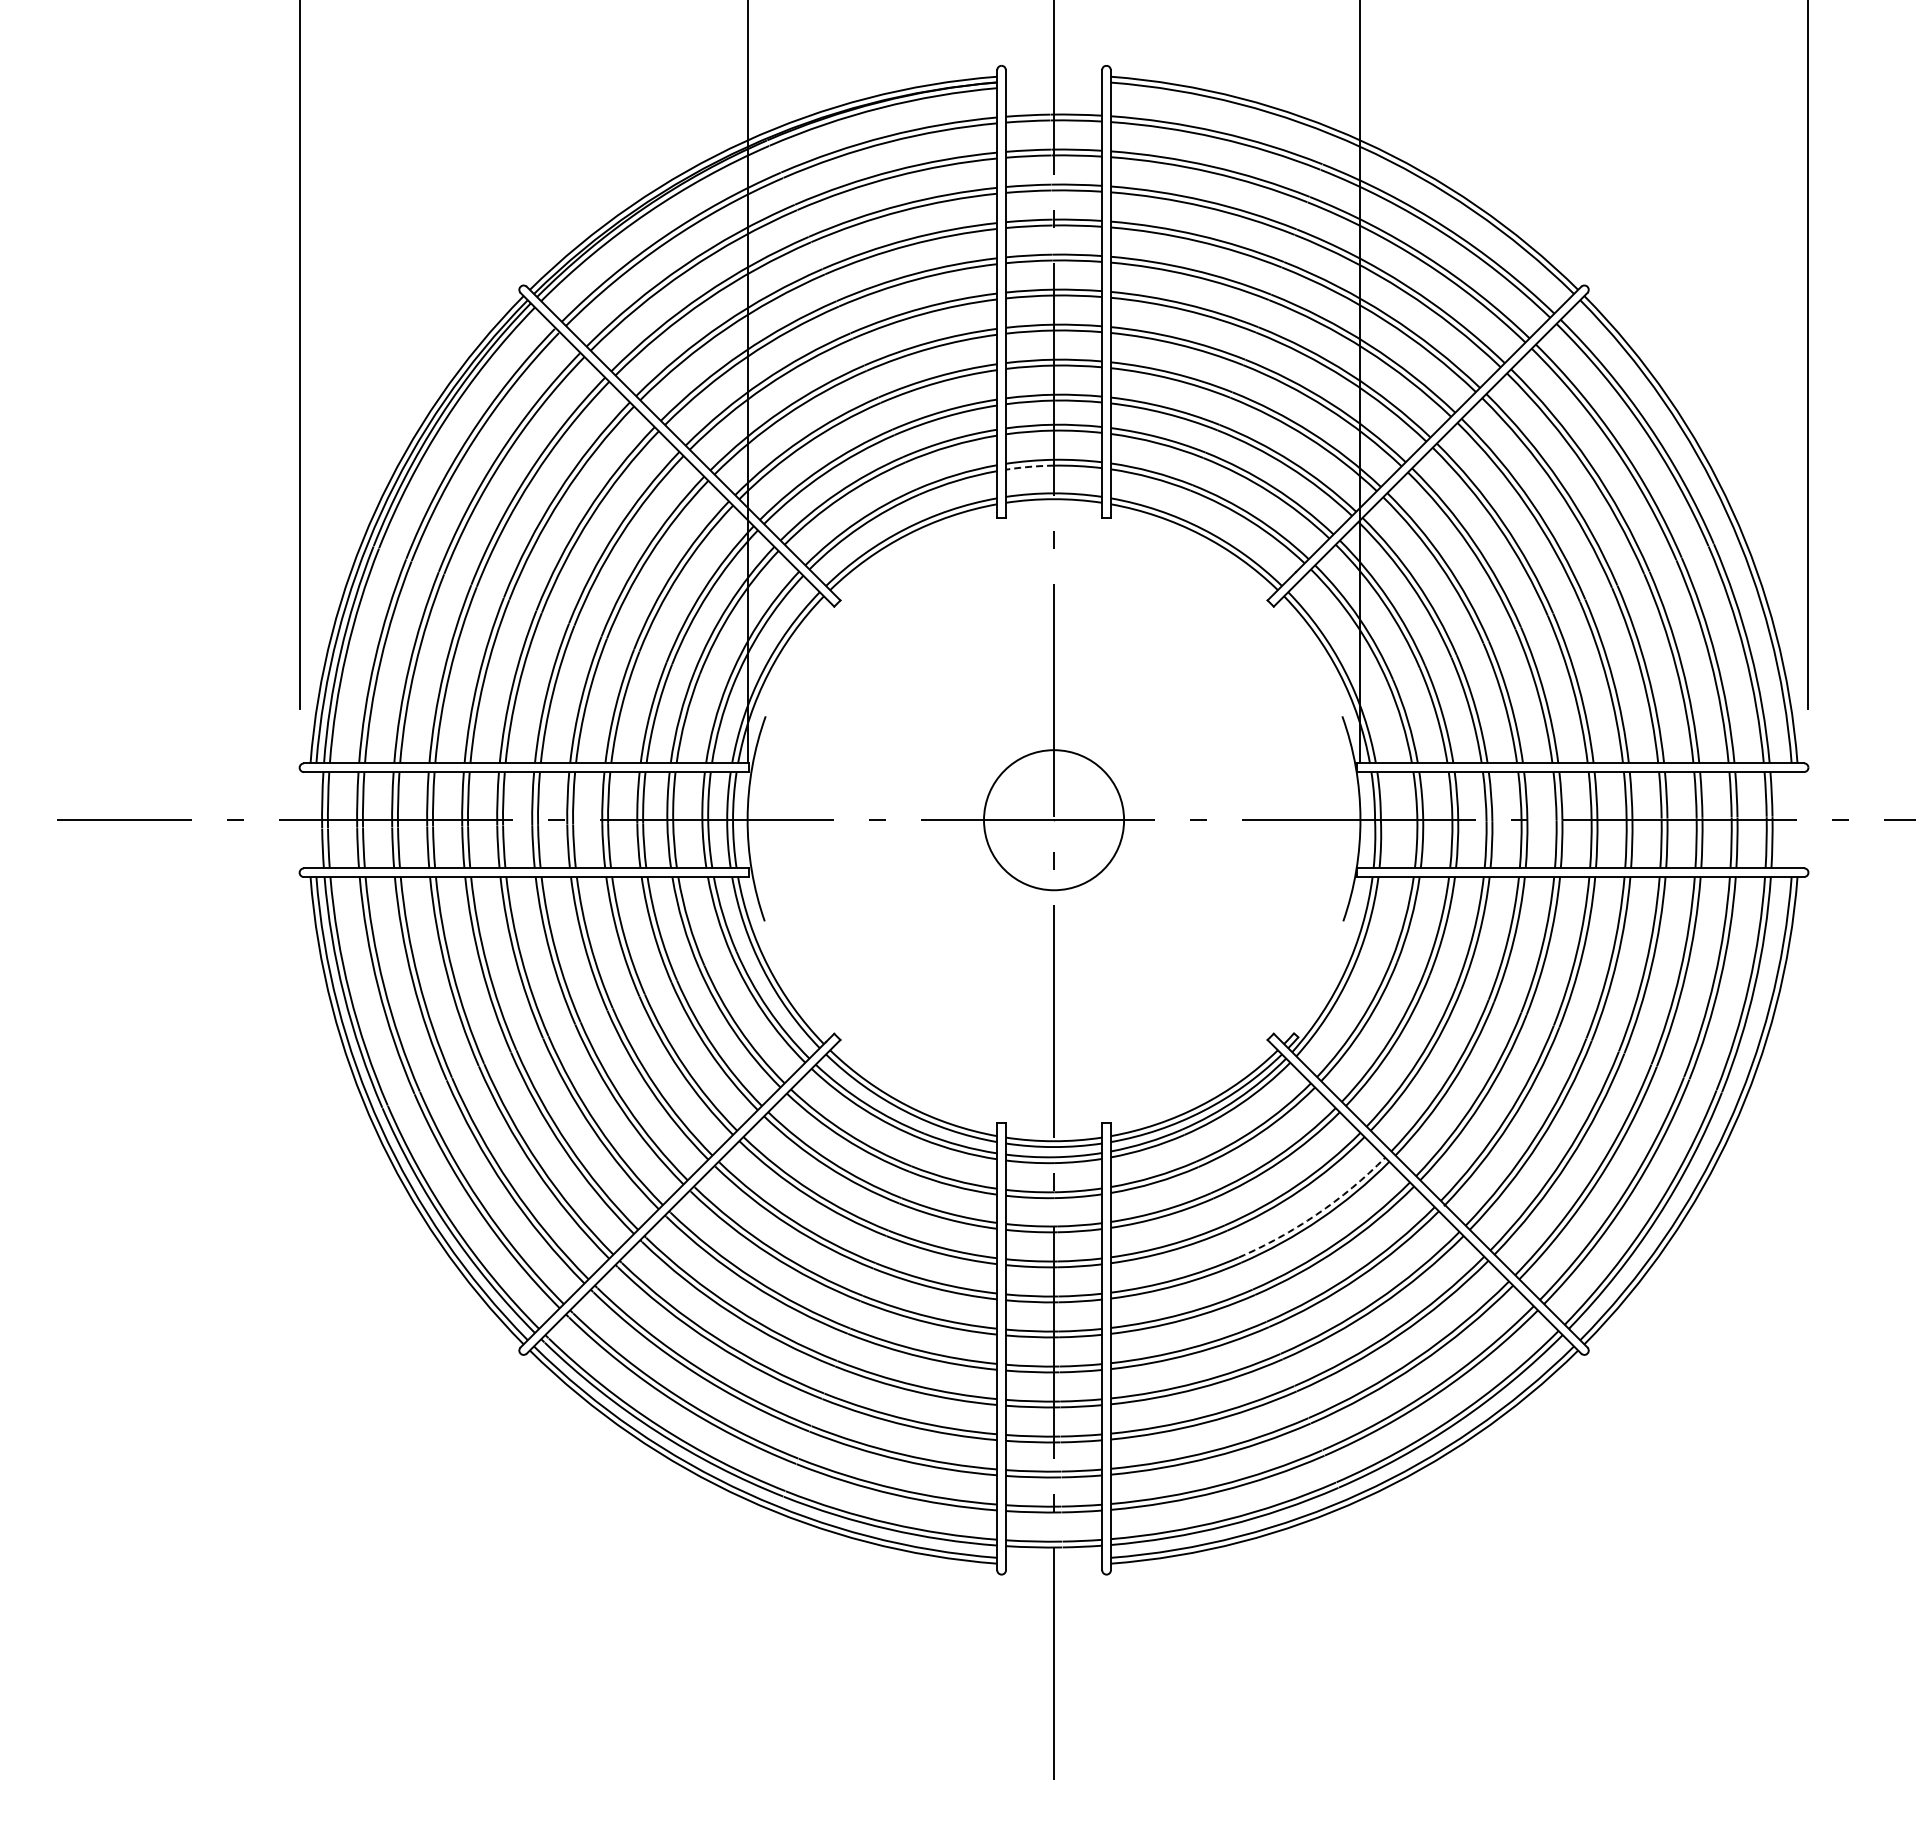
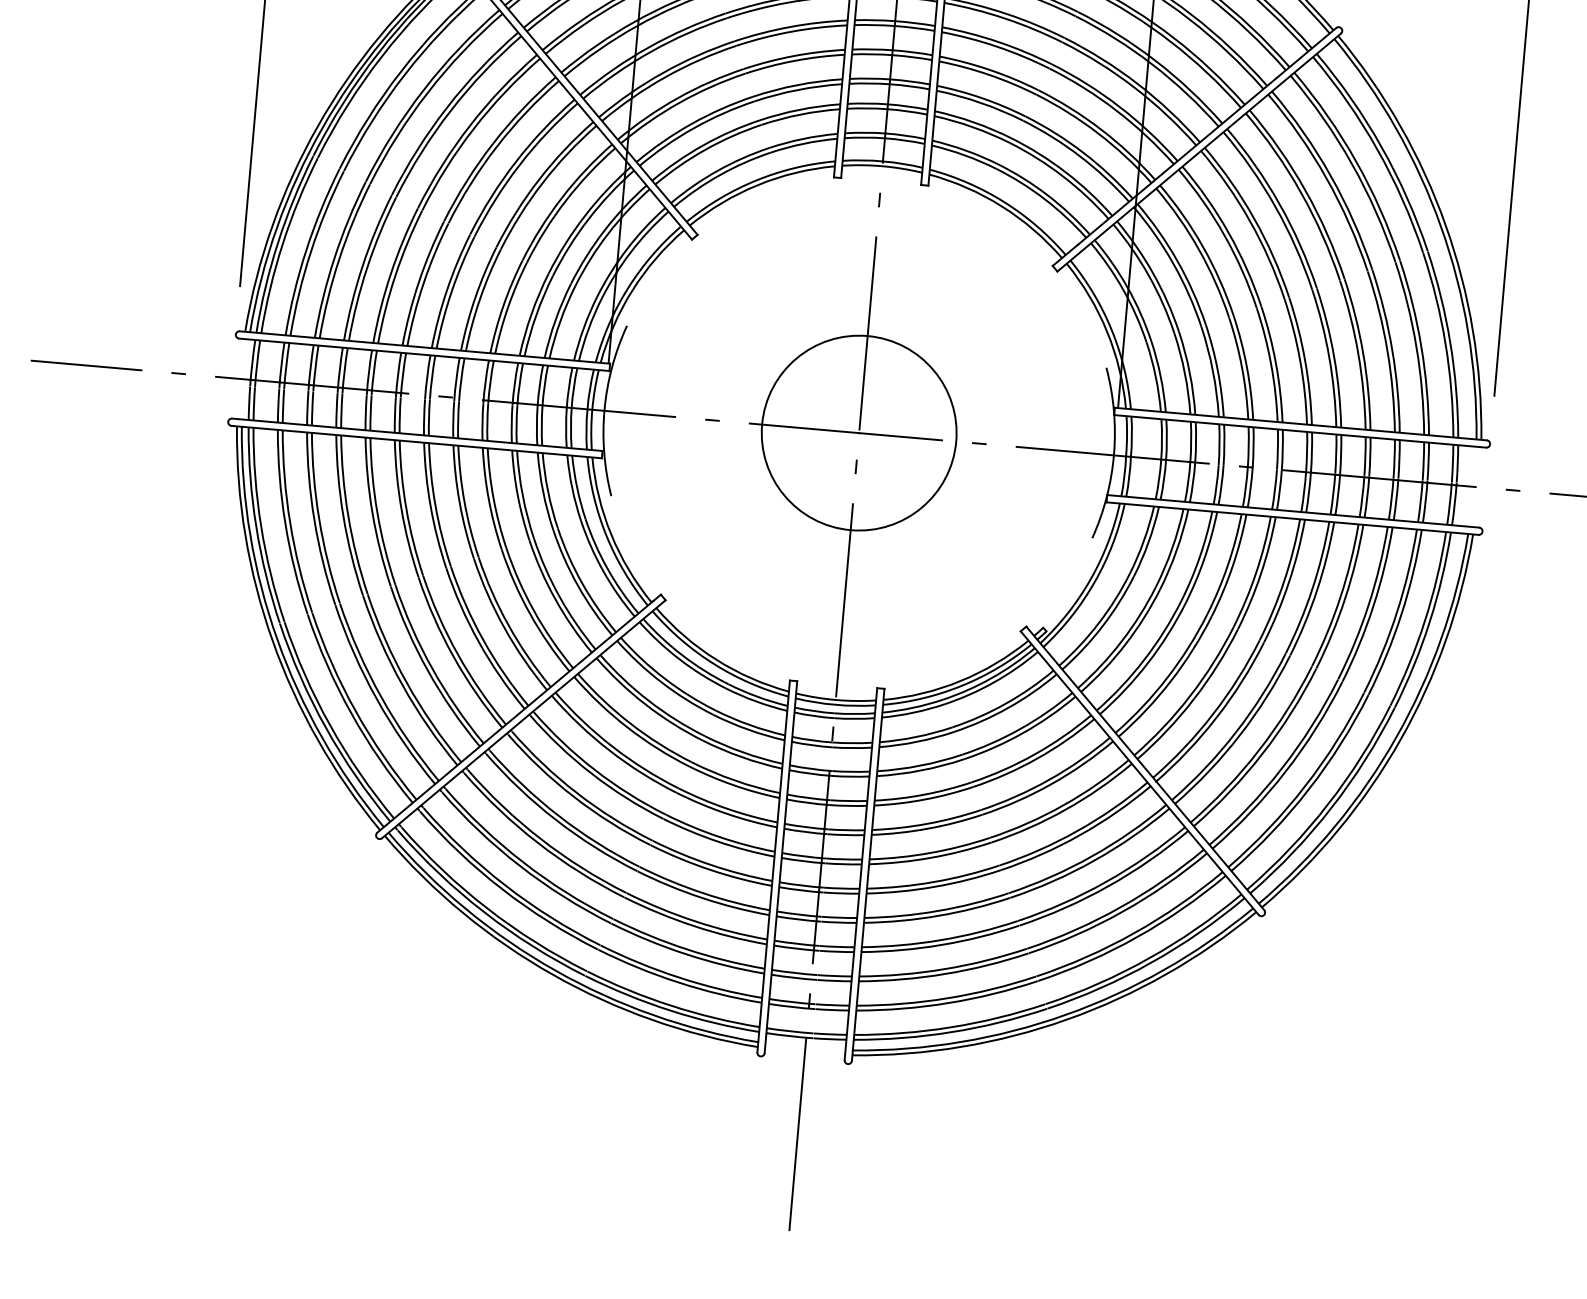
arc: (1029, 466) -> (864, 137), dashed -> solid
circle: (1053, 819) -> (858, 432), size x1.67
arc: (1316, 1214) -> (1048, 779), dashed -> solid

